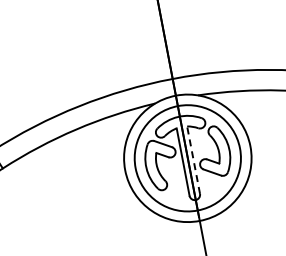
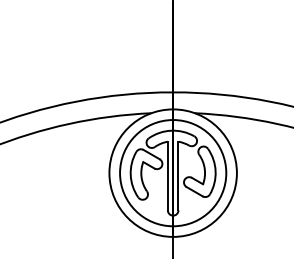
line: (193, 159) -> (178, 175), dashed -> solid

